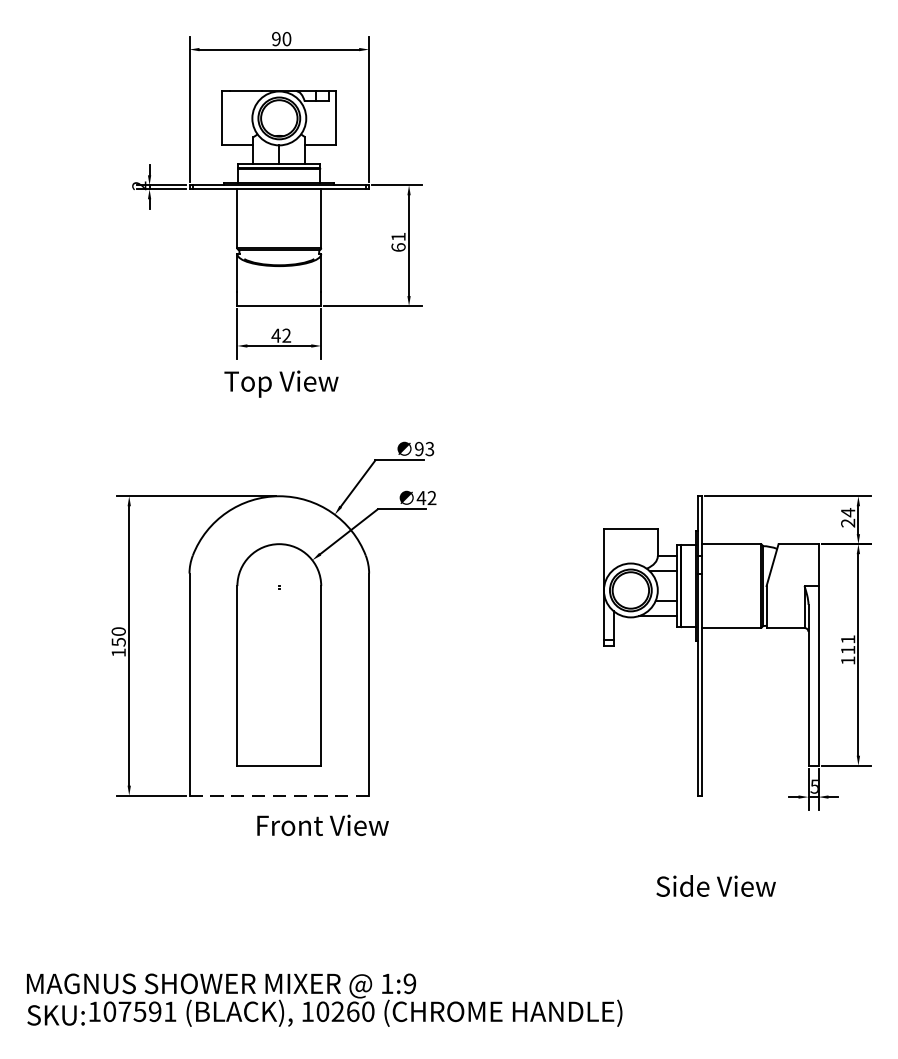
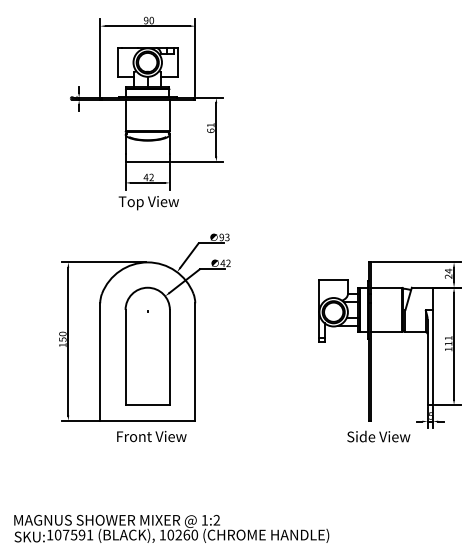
line: (278, 795) -> (147, 420), dashed -> solid
text: (322, 825) -> (151, 436), moved
text: (715, 885) -> (378, 436), moved
text: (409, 984) -> (216, 520), 1:9 -> 1:2

